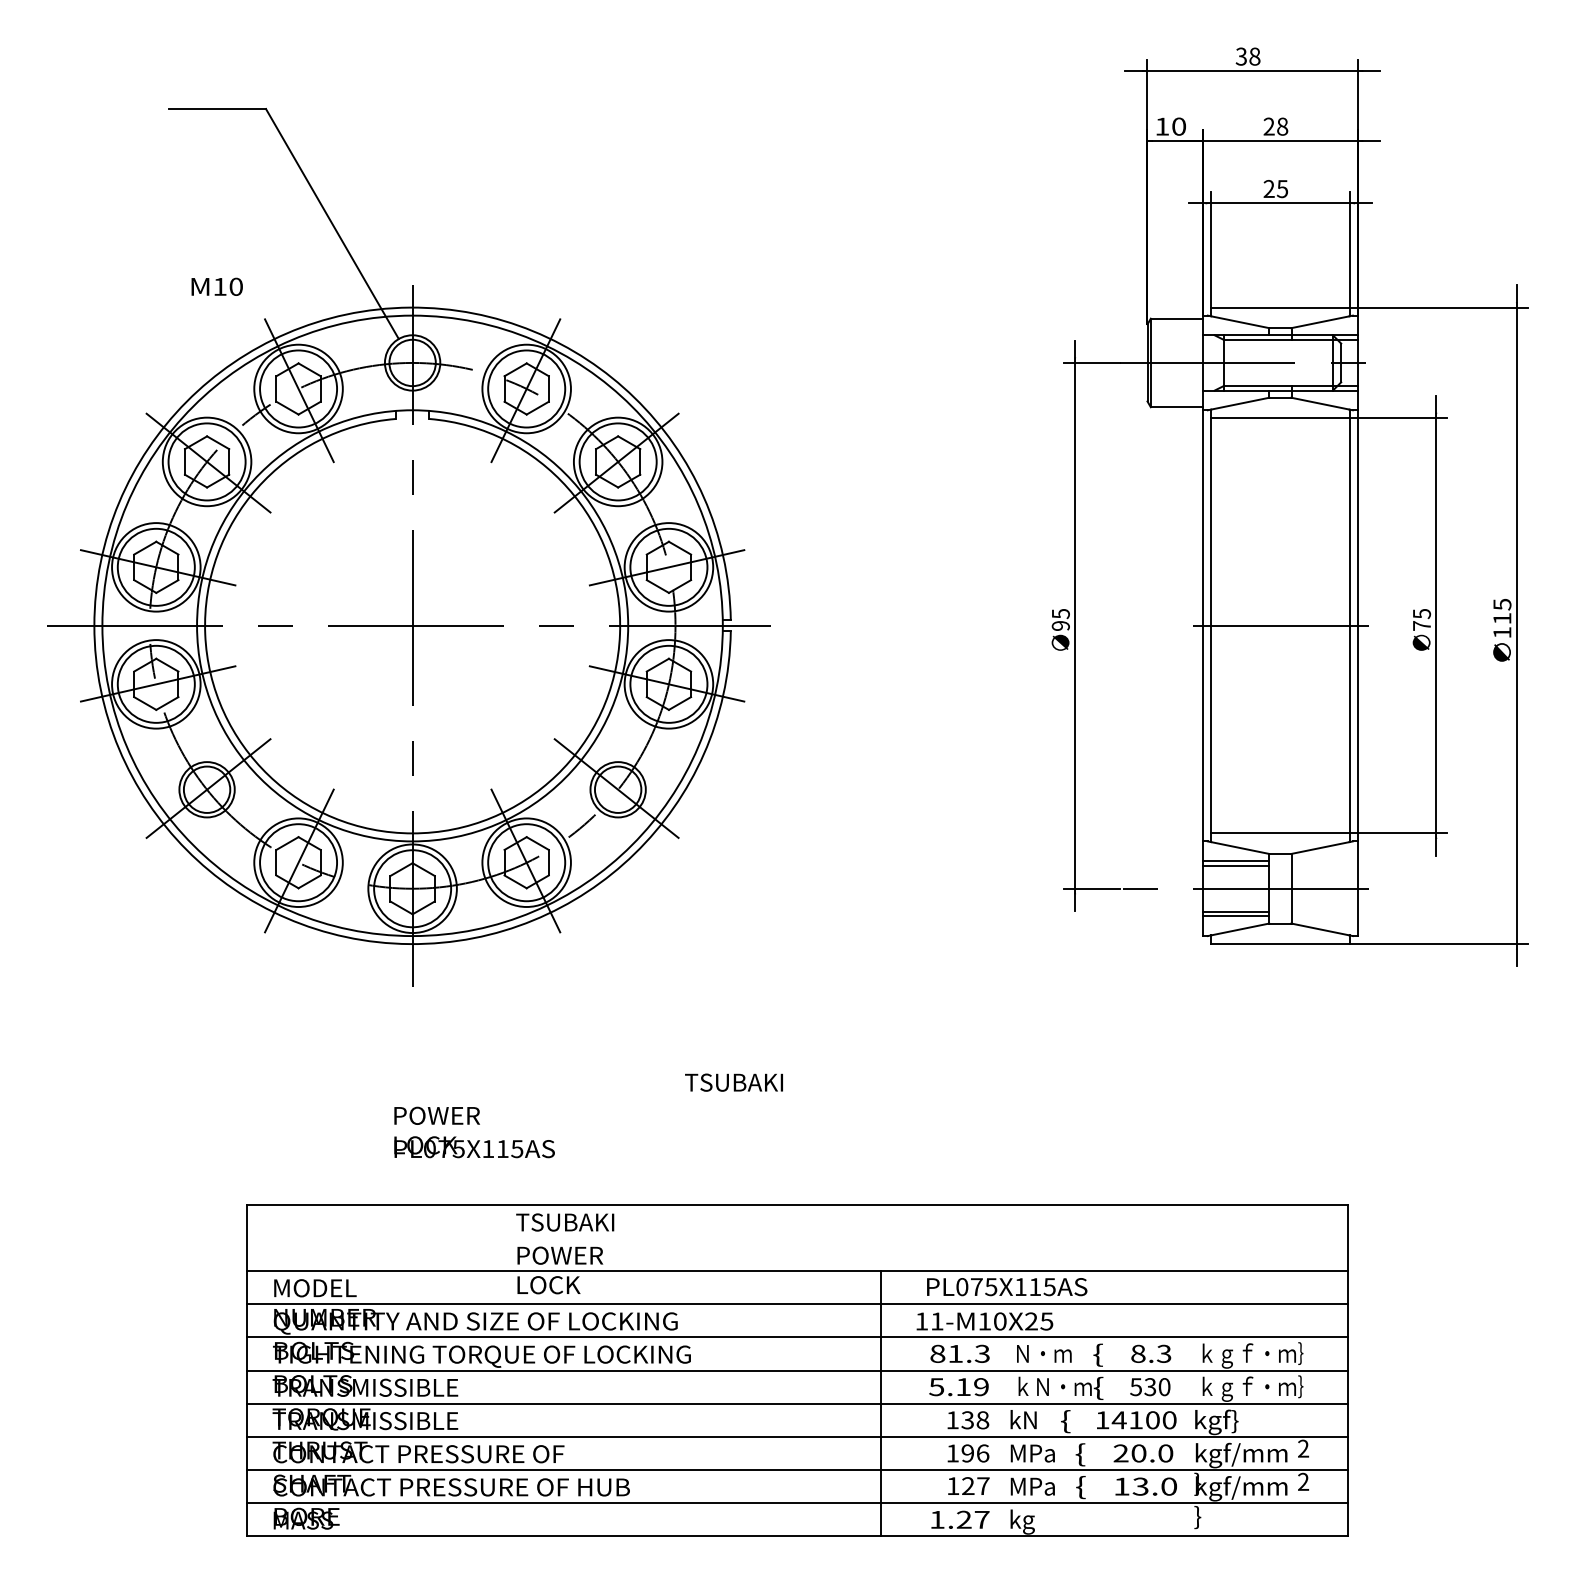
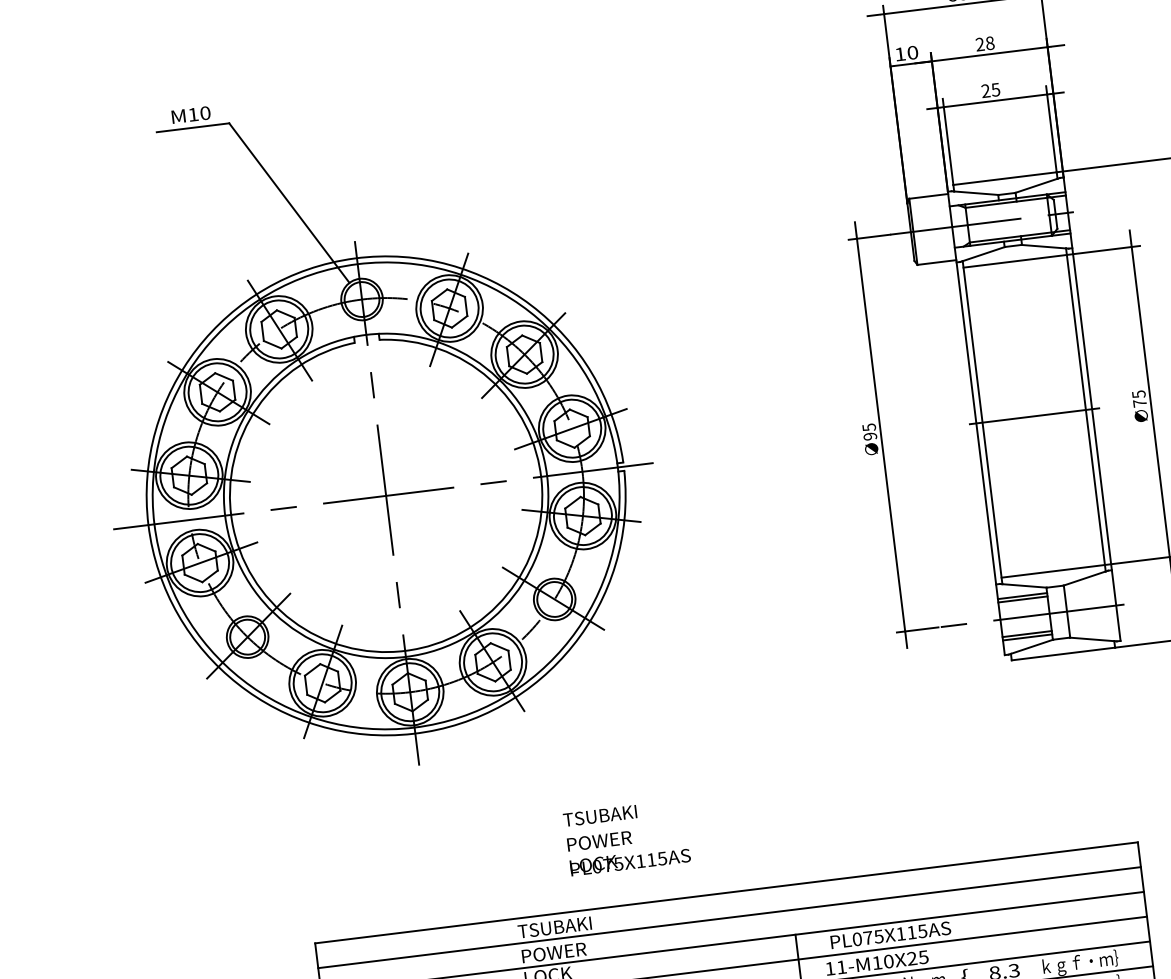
text: (216, 286) -> (190, 114), moved
text: (733, 1082) -> (599, 815), moved
text: (474, 1132) -> (628, 850), moved
line: (797, 1237) -> (729, 917), added

